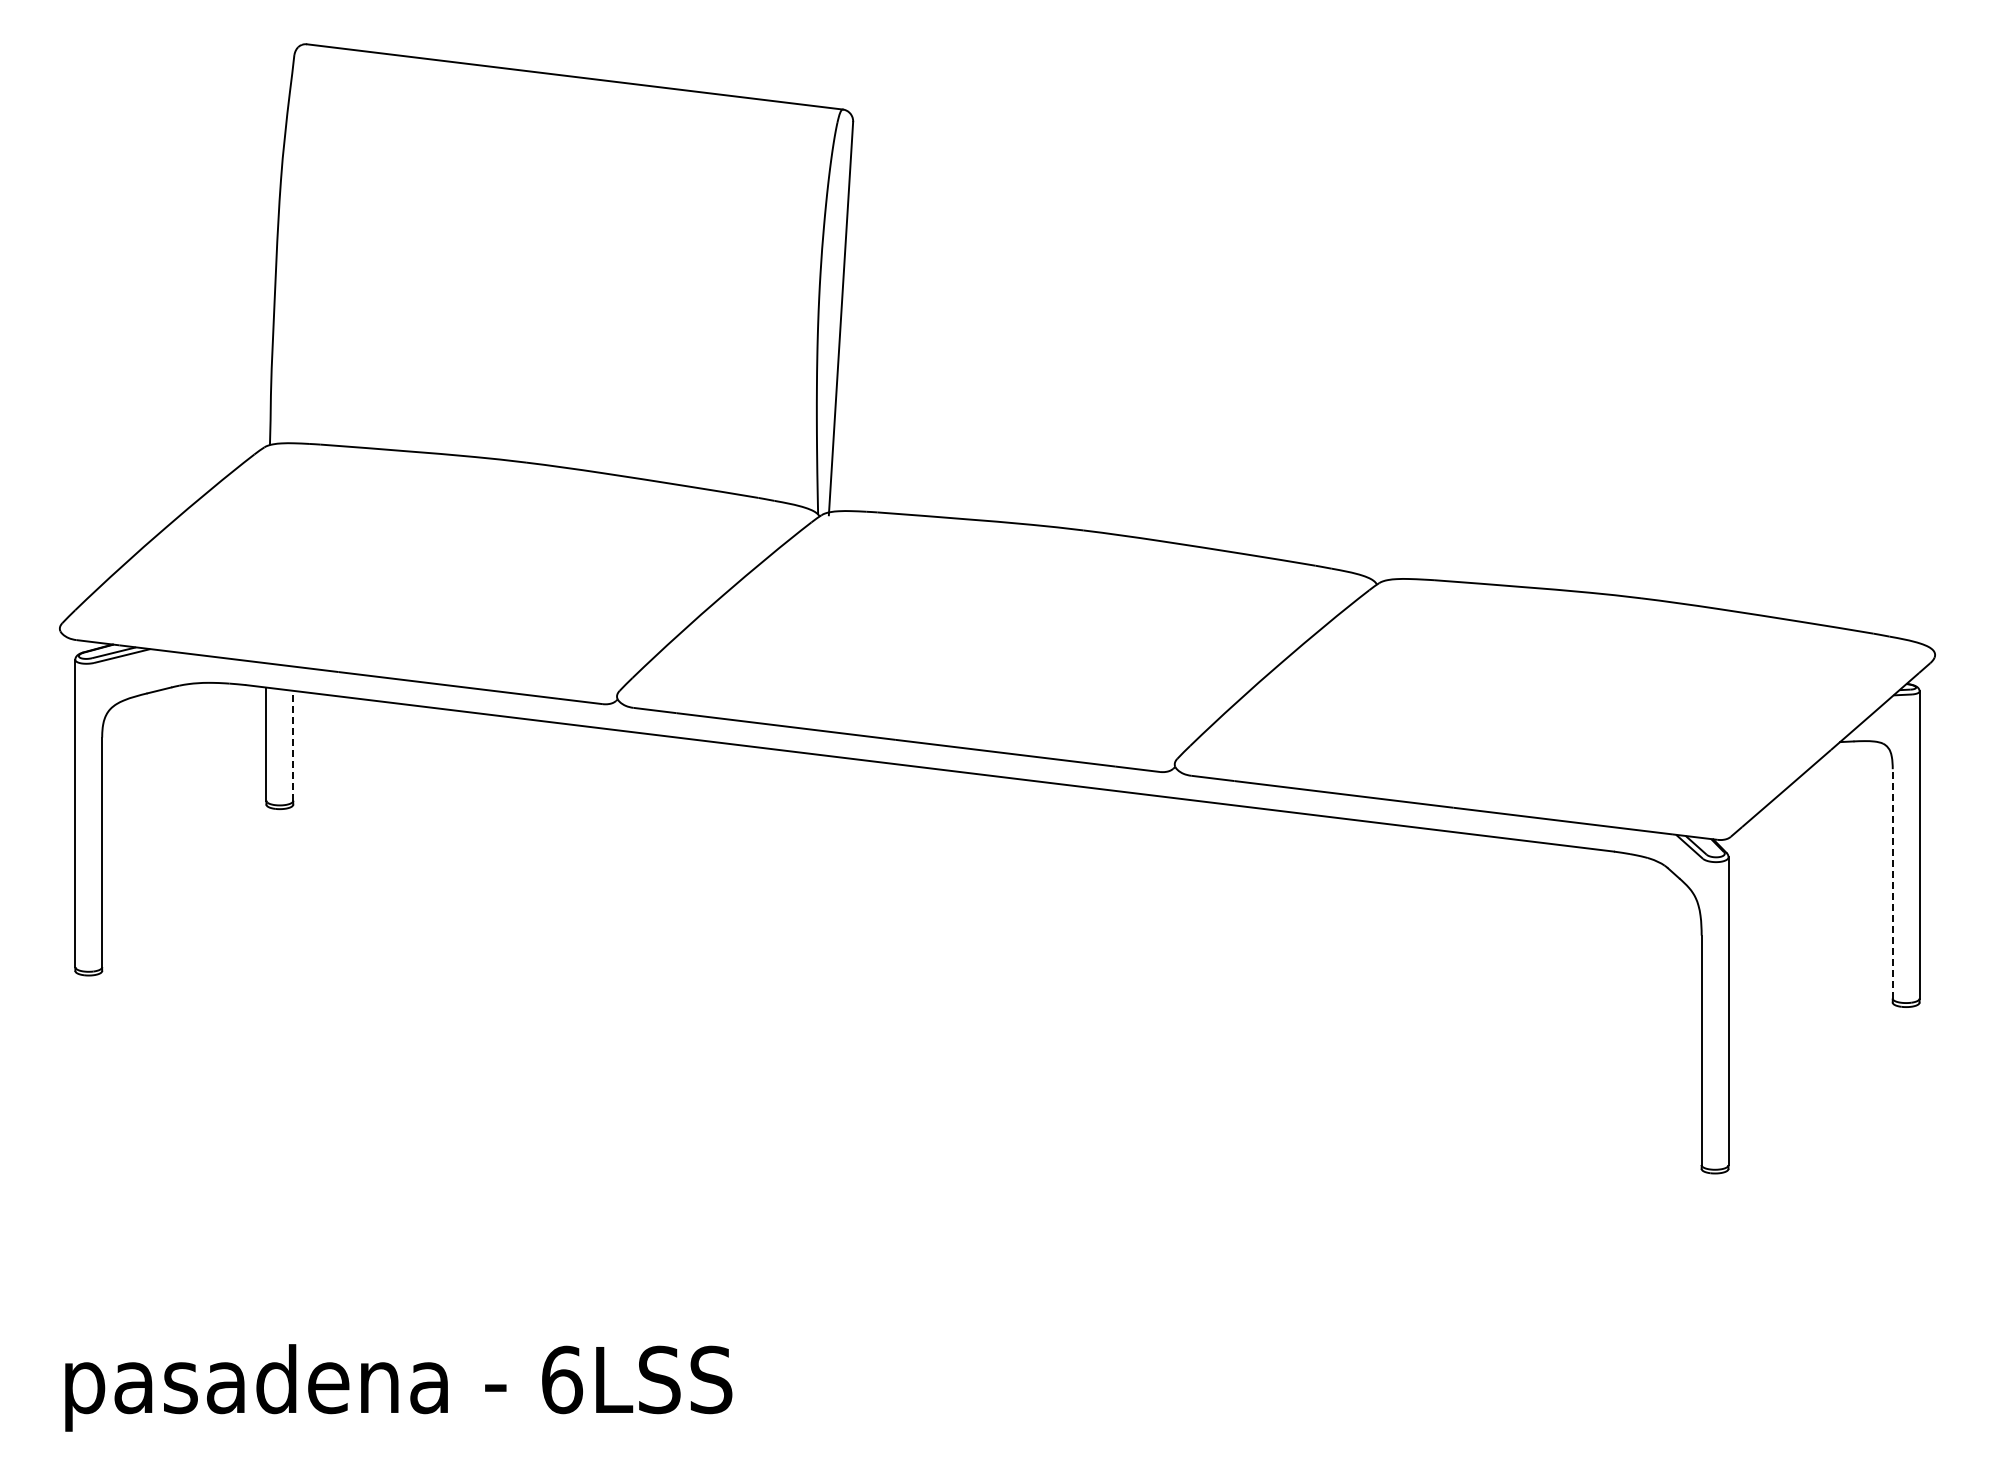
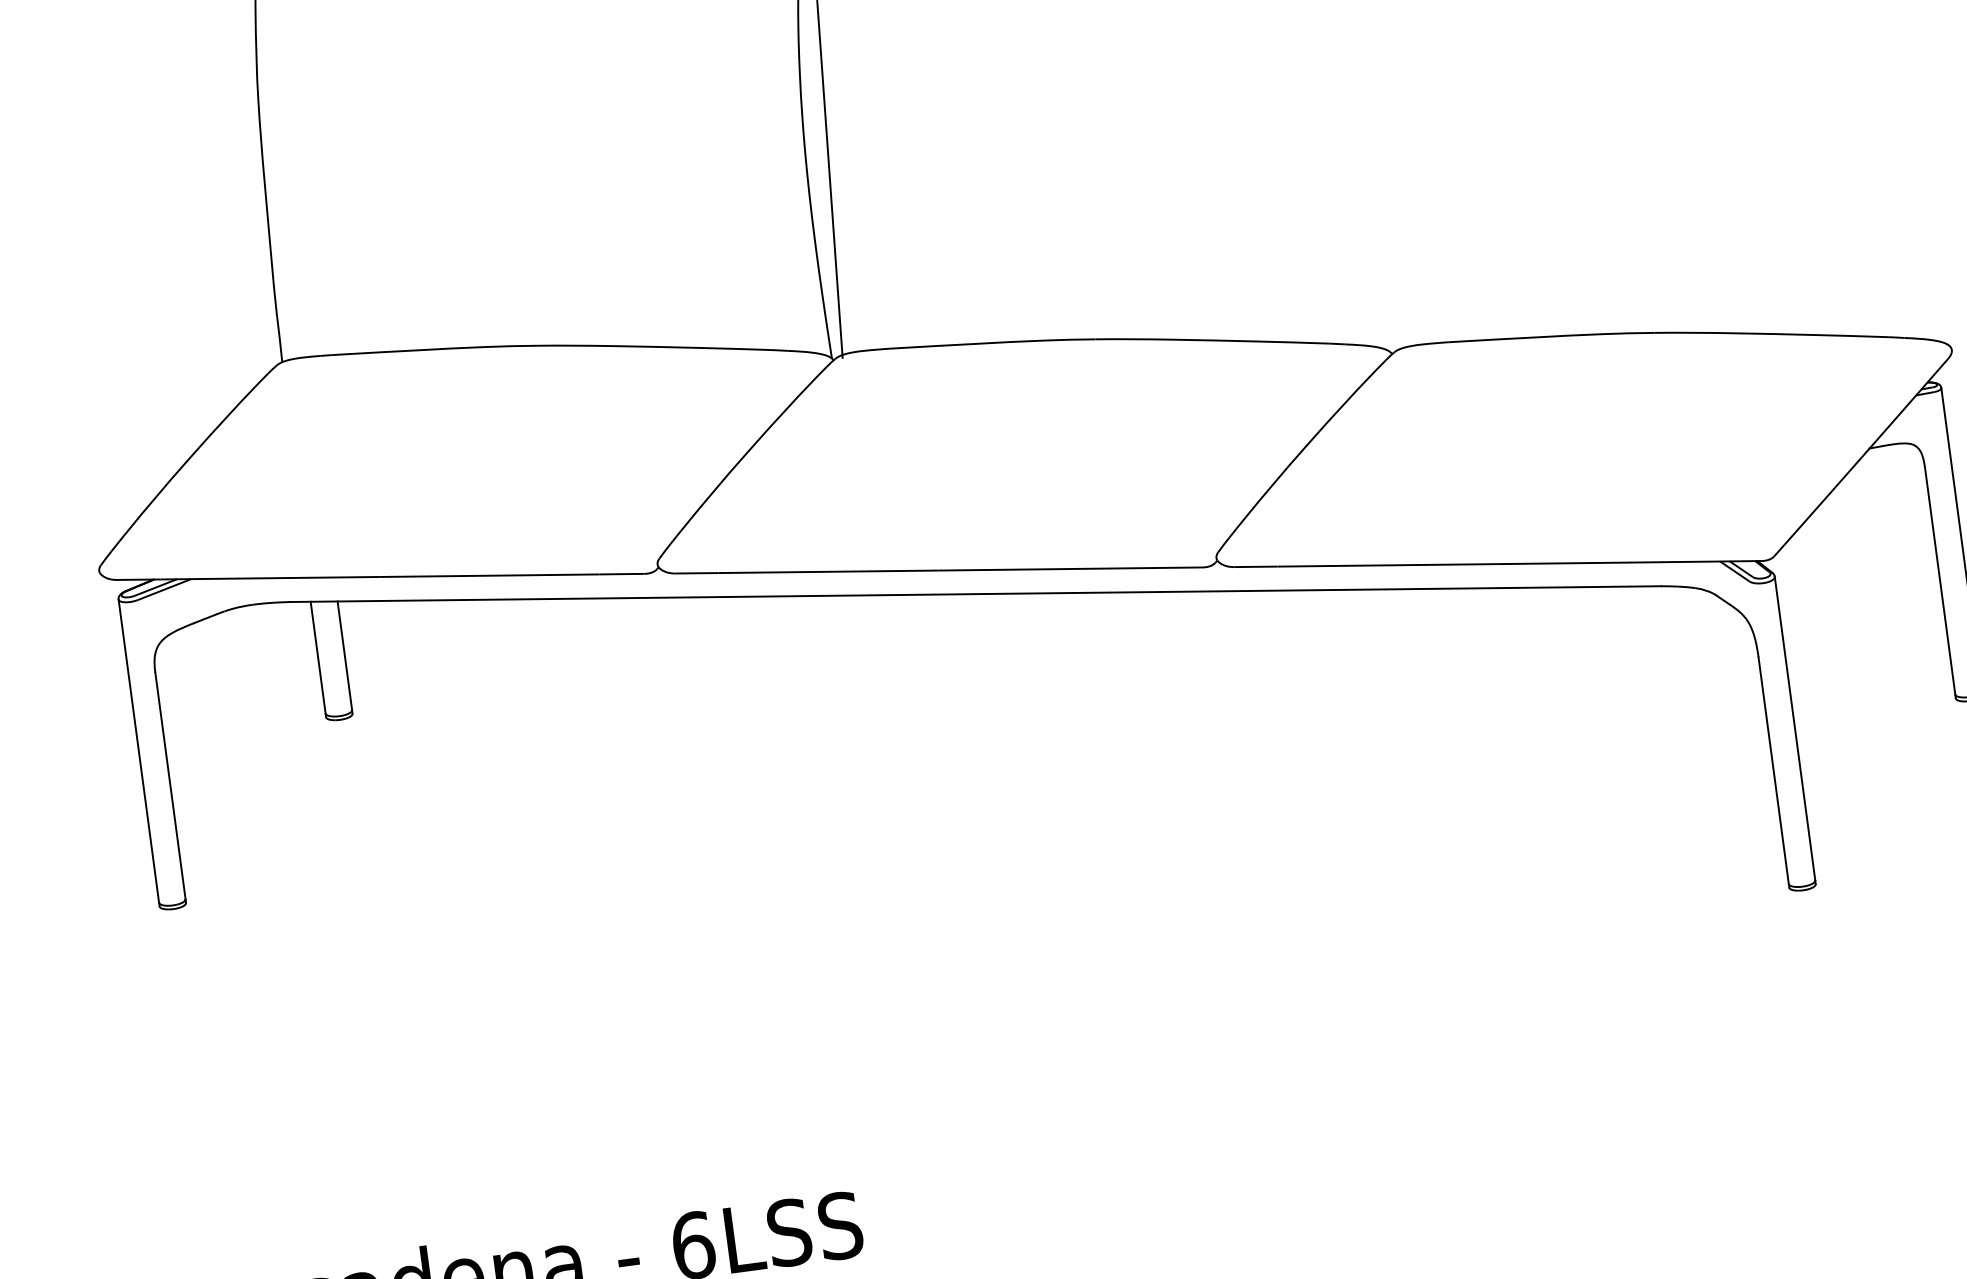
line: (293, 745) -> (345, 655), dashed -> solid
line: (1892, 883) -> (1939, 581), dashed -> solid

